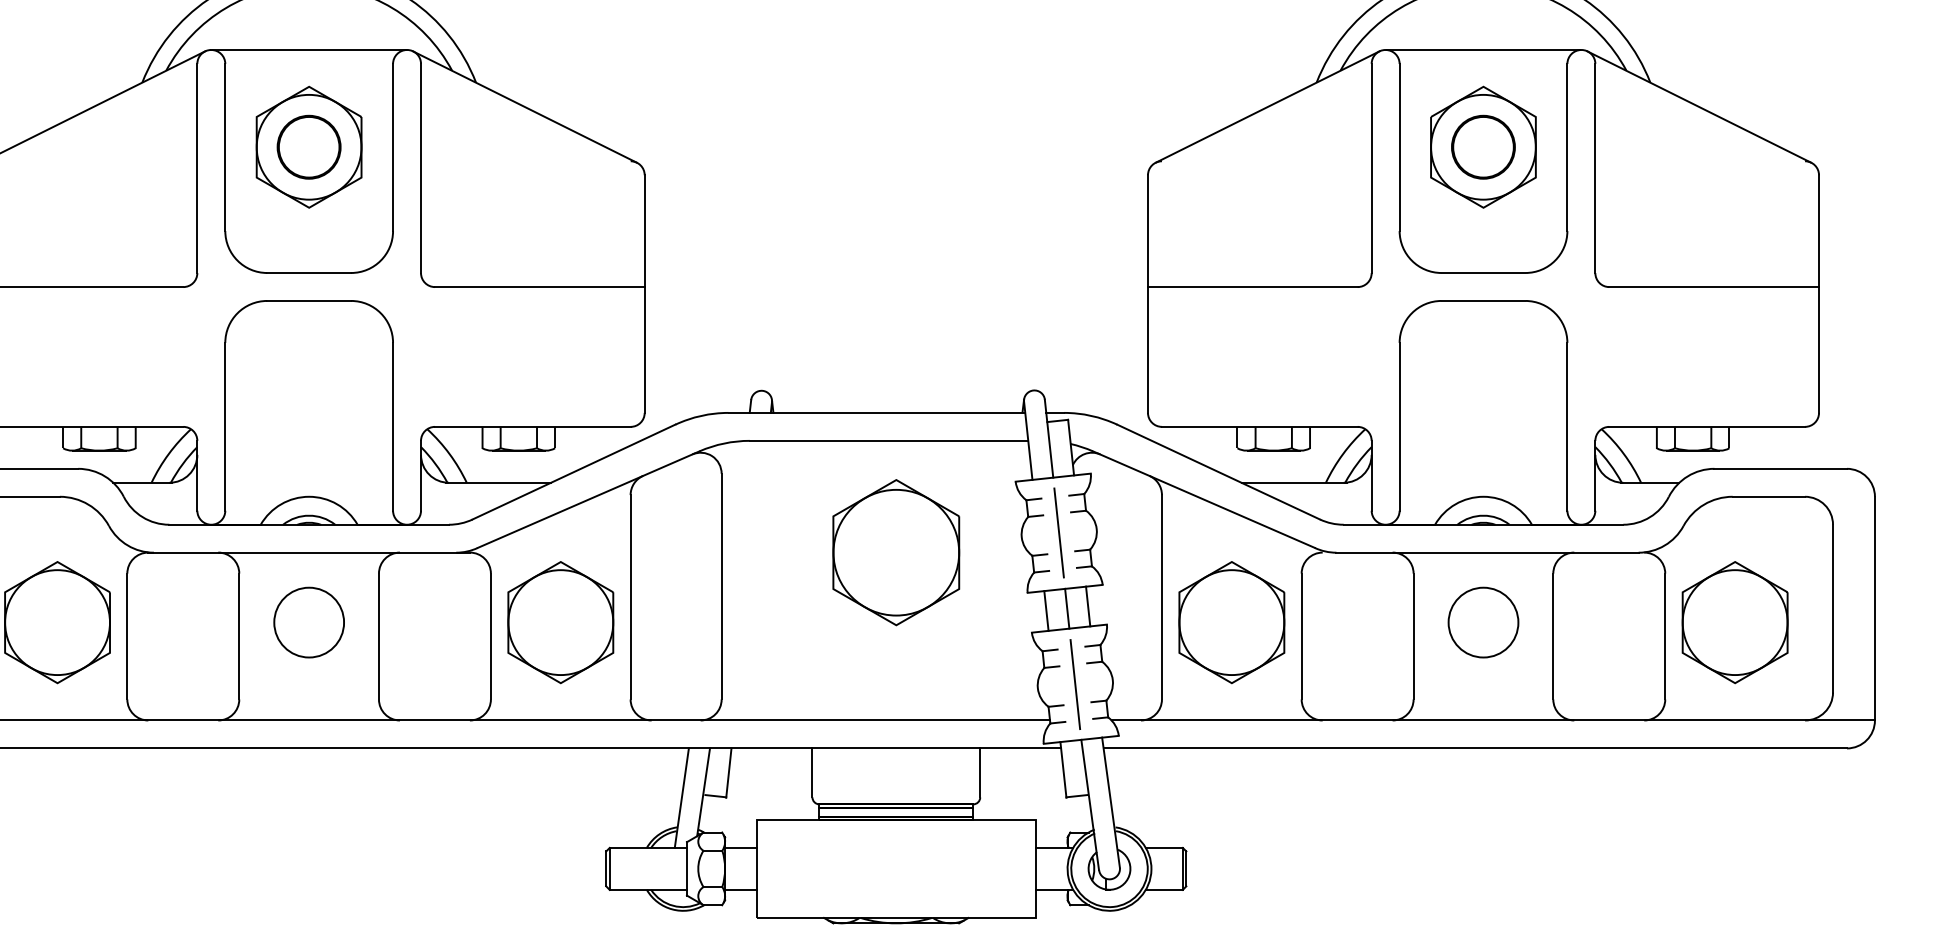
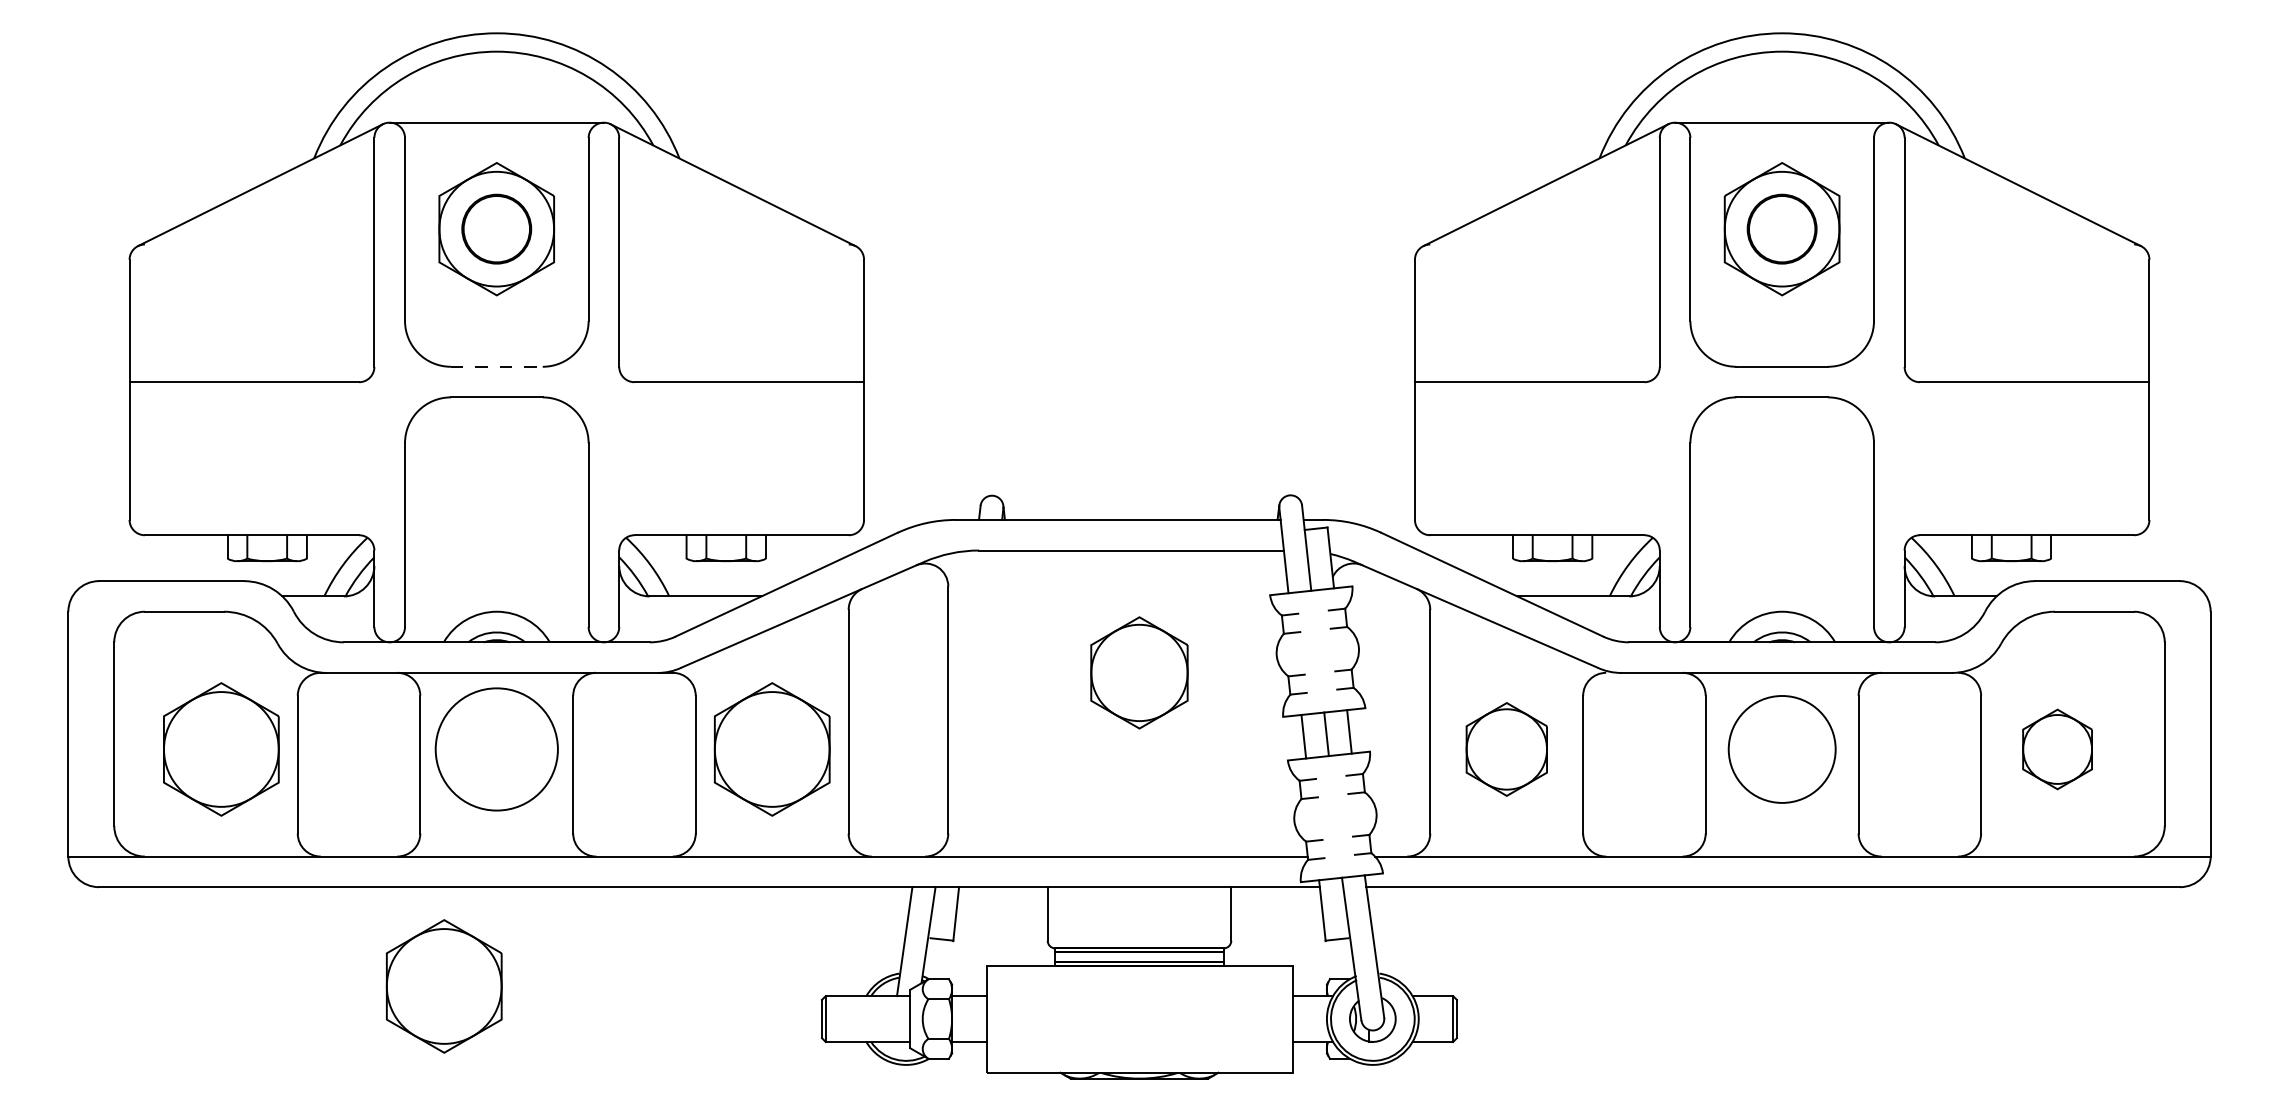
line: (308, 272) -> (496, 366), solid -> dashed
line: (1058, 533) -> (1317, 651), removed
part: (896, 552) -> (1139, 672), size x0.7
circle: (308, 622) -> (496, 749), size x1.6
part: (1231, 622) -> (1506, 749), size x0.7
circle: (1483, 622) -> (1782, 749), size x1.4
part: (1735, 622) -> (2057, 749), size x0.6
line: (1075, 684) -> (1335, 817), removed
part: (260, 839) -> (443, 986), added

